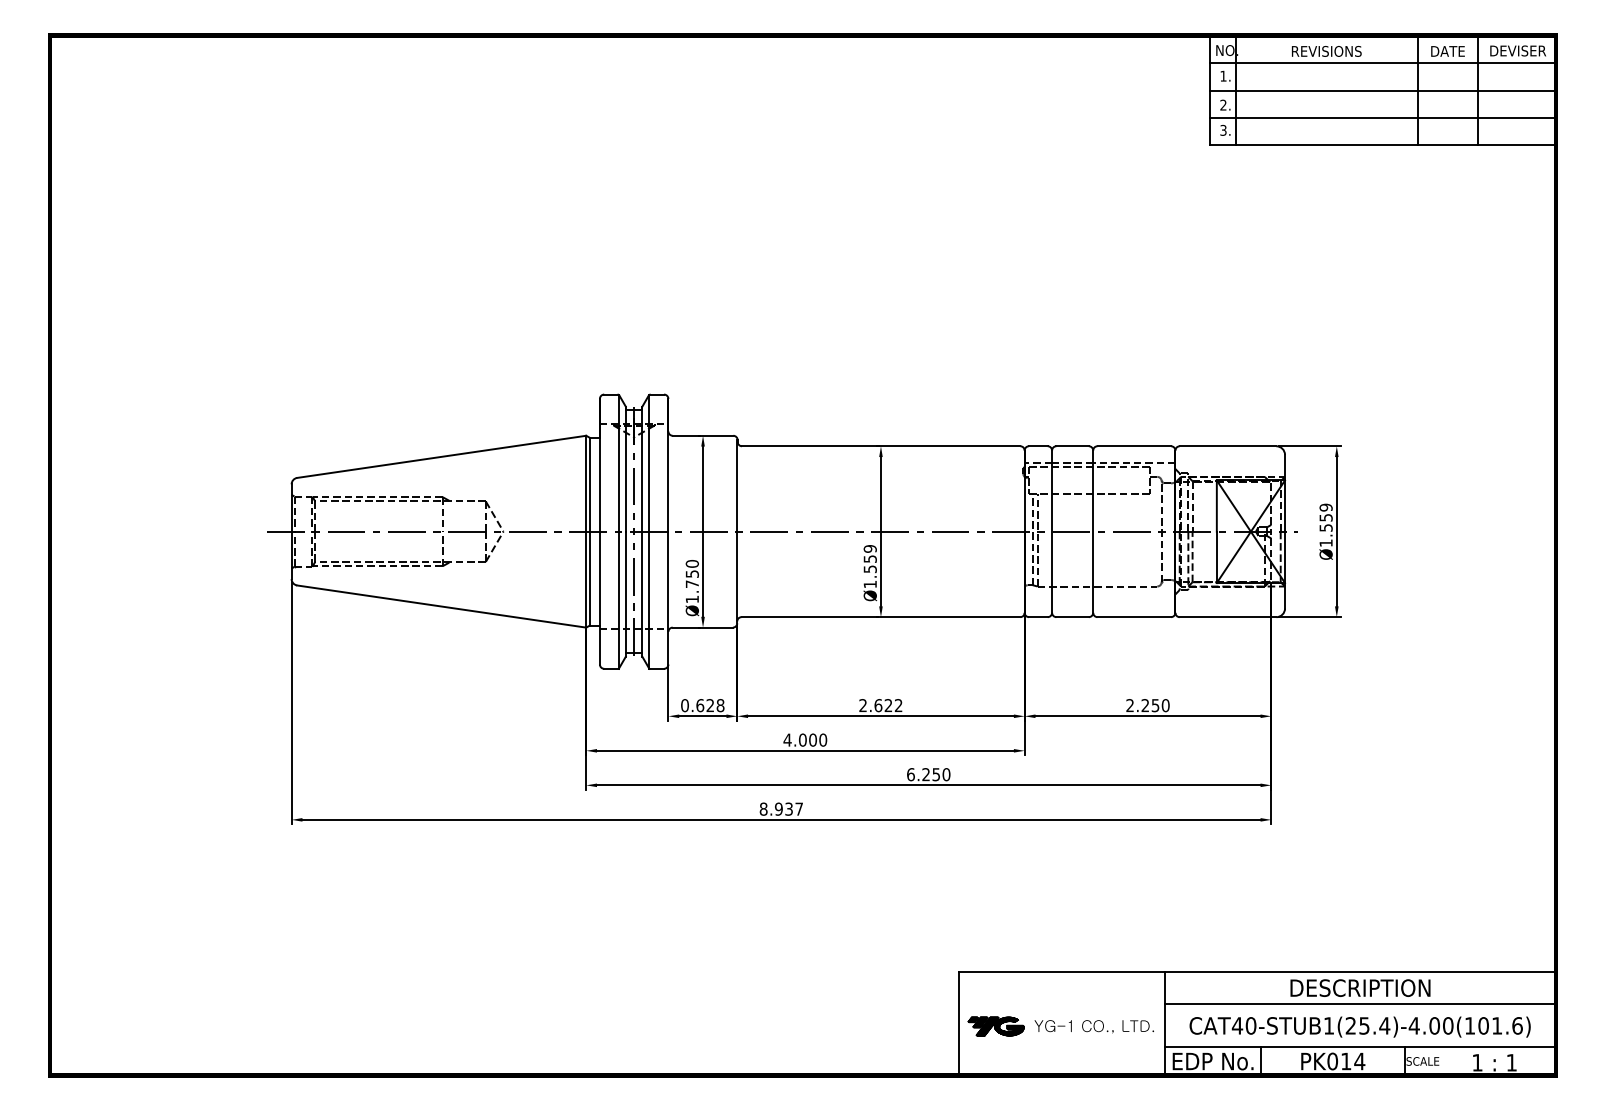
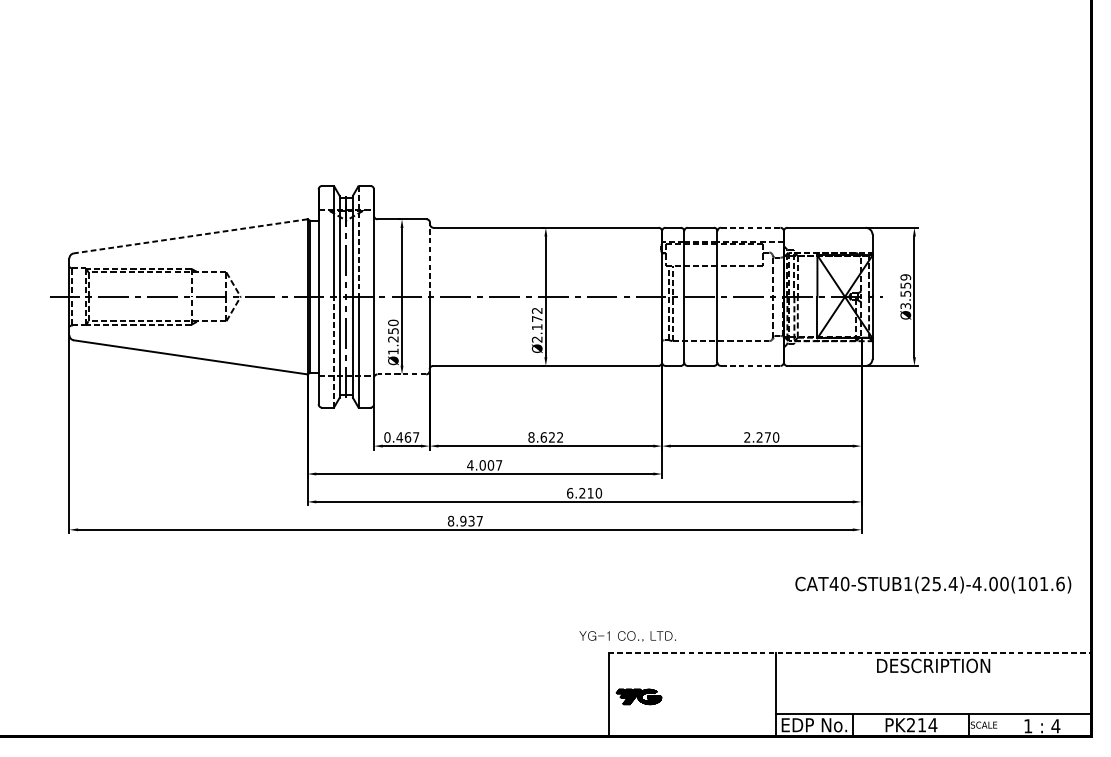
line: (1134, 446) -> (750, 227), solid -> dashed
line: (441, 456) -> (190, 236), solid -> dashed
line: (649, 463) -> (358, 241), solid -> dashed
line: (737, 485) -> (429, 259), solid -> dashed
text: (1325, 542) -> (905, 305), Ø1.559 -> Ø3.559
text: (869, 566) -> (536, 324), Ø1.559 -> Ø2.172
text: (691, 584) -> (392, 339), Ø1.750 -> Ø1.250
line: (618, 600) -> (333, 352), solid -> dashed
line: (1134, 617) -> (750, 366), solid -> dashed
line: (702, 627) -> (401, 374), solid -> dashed
text: (710, 705) -> (408, 437), 0.628 -> 0.467
text: (863, 705) -> (531, 437), 2.622 -> 8.622
text: (1155, 705) -> (767, 437), 2.250 -> 2.270
text: (823, 739) -> (499, 464), 4.000 -> 4.007
text: (935, 774) -> (589, 493), 6.250 -> 6.210
line: (1257, 971) -> (850, 652), solid -> dashed
line: (1360, 1004) -> (933, 679), removed
text: (1093, 1026) -> (627, 636), moved
text: (1359, 1026) -> (932, 584), moved
text: (1332, 1061) -> (910, 725), PK014 -> PK214
text: (1511, 1062) -> (1055, 726), 1 -> 4

